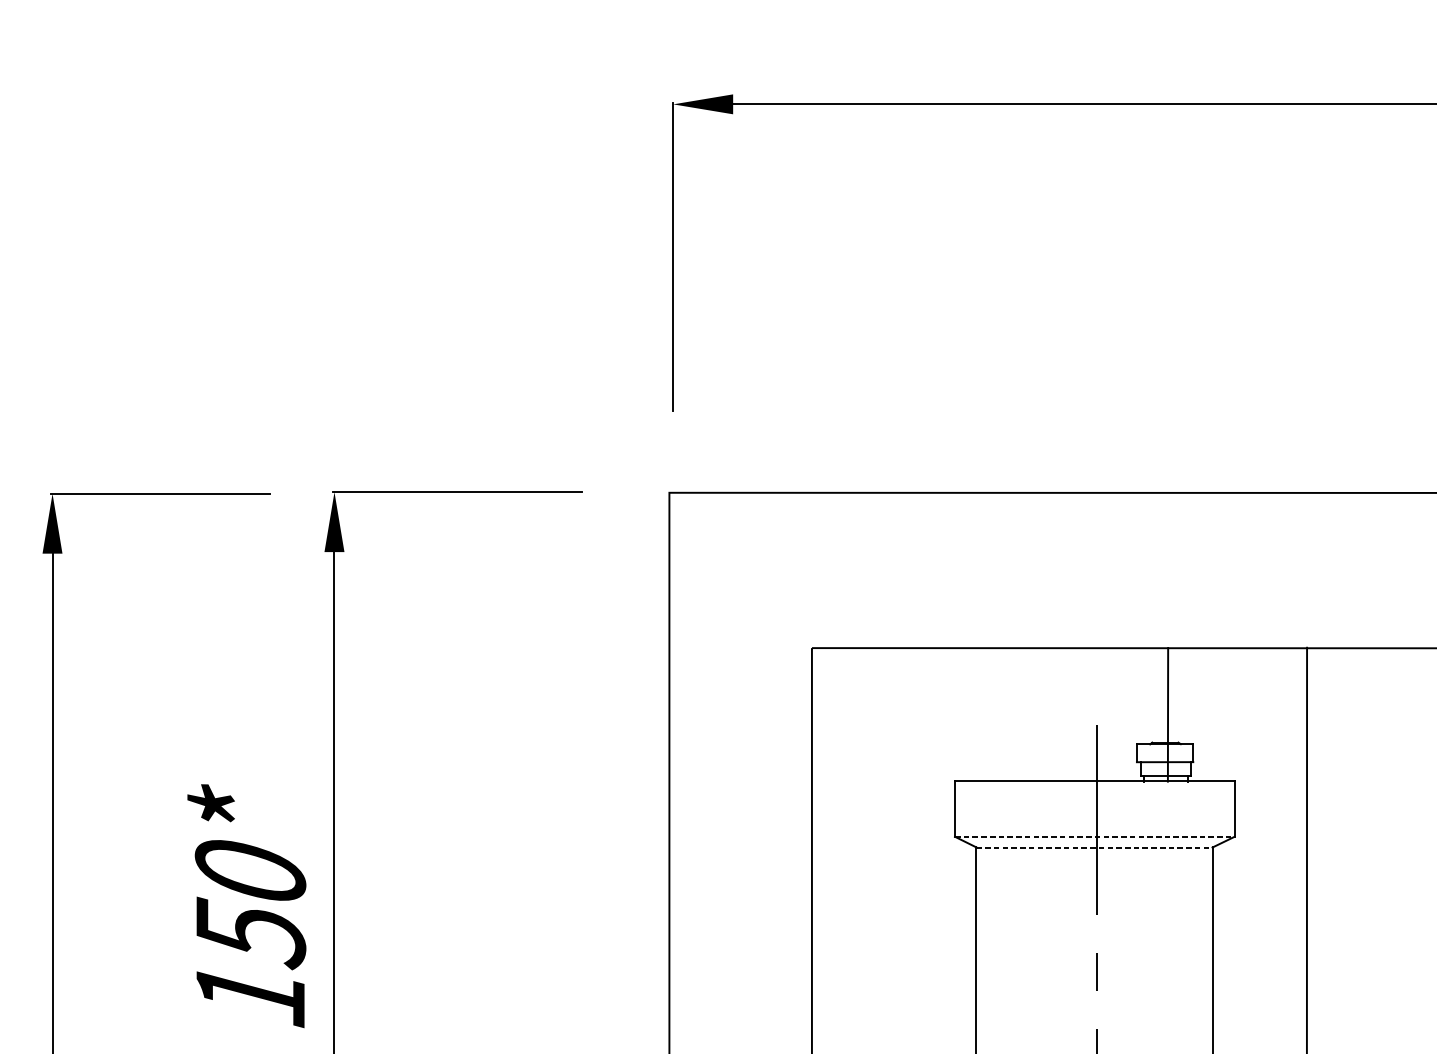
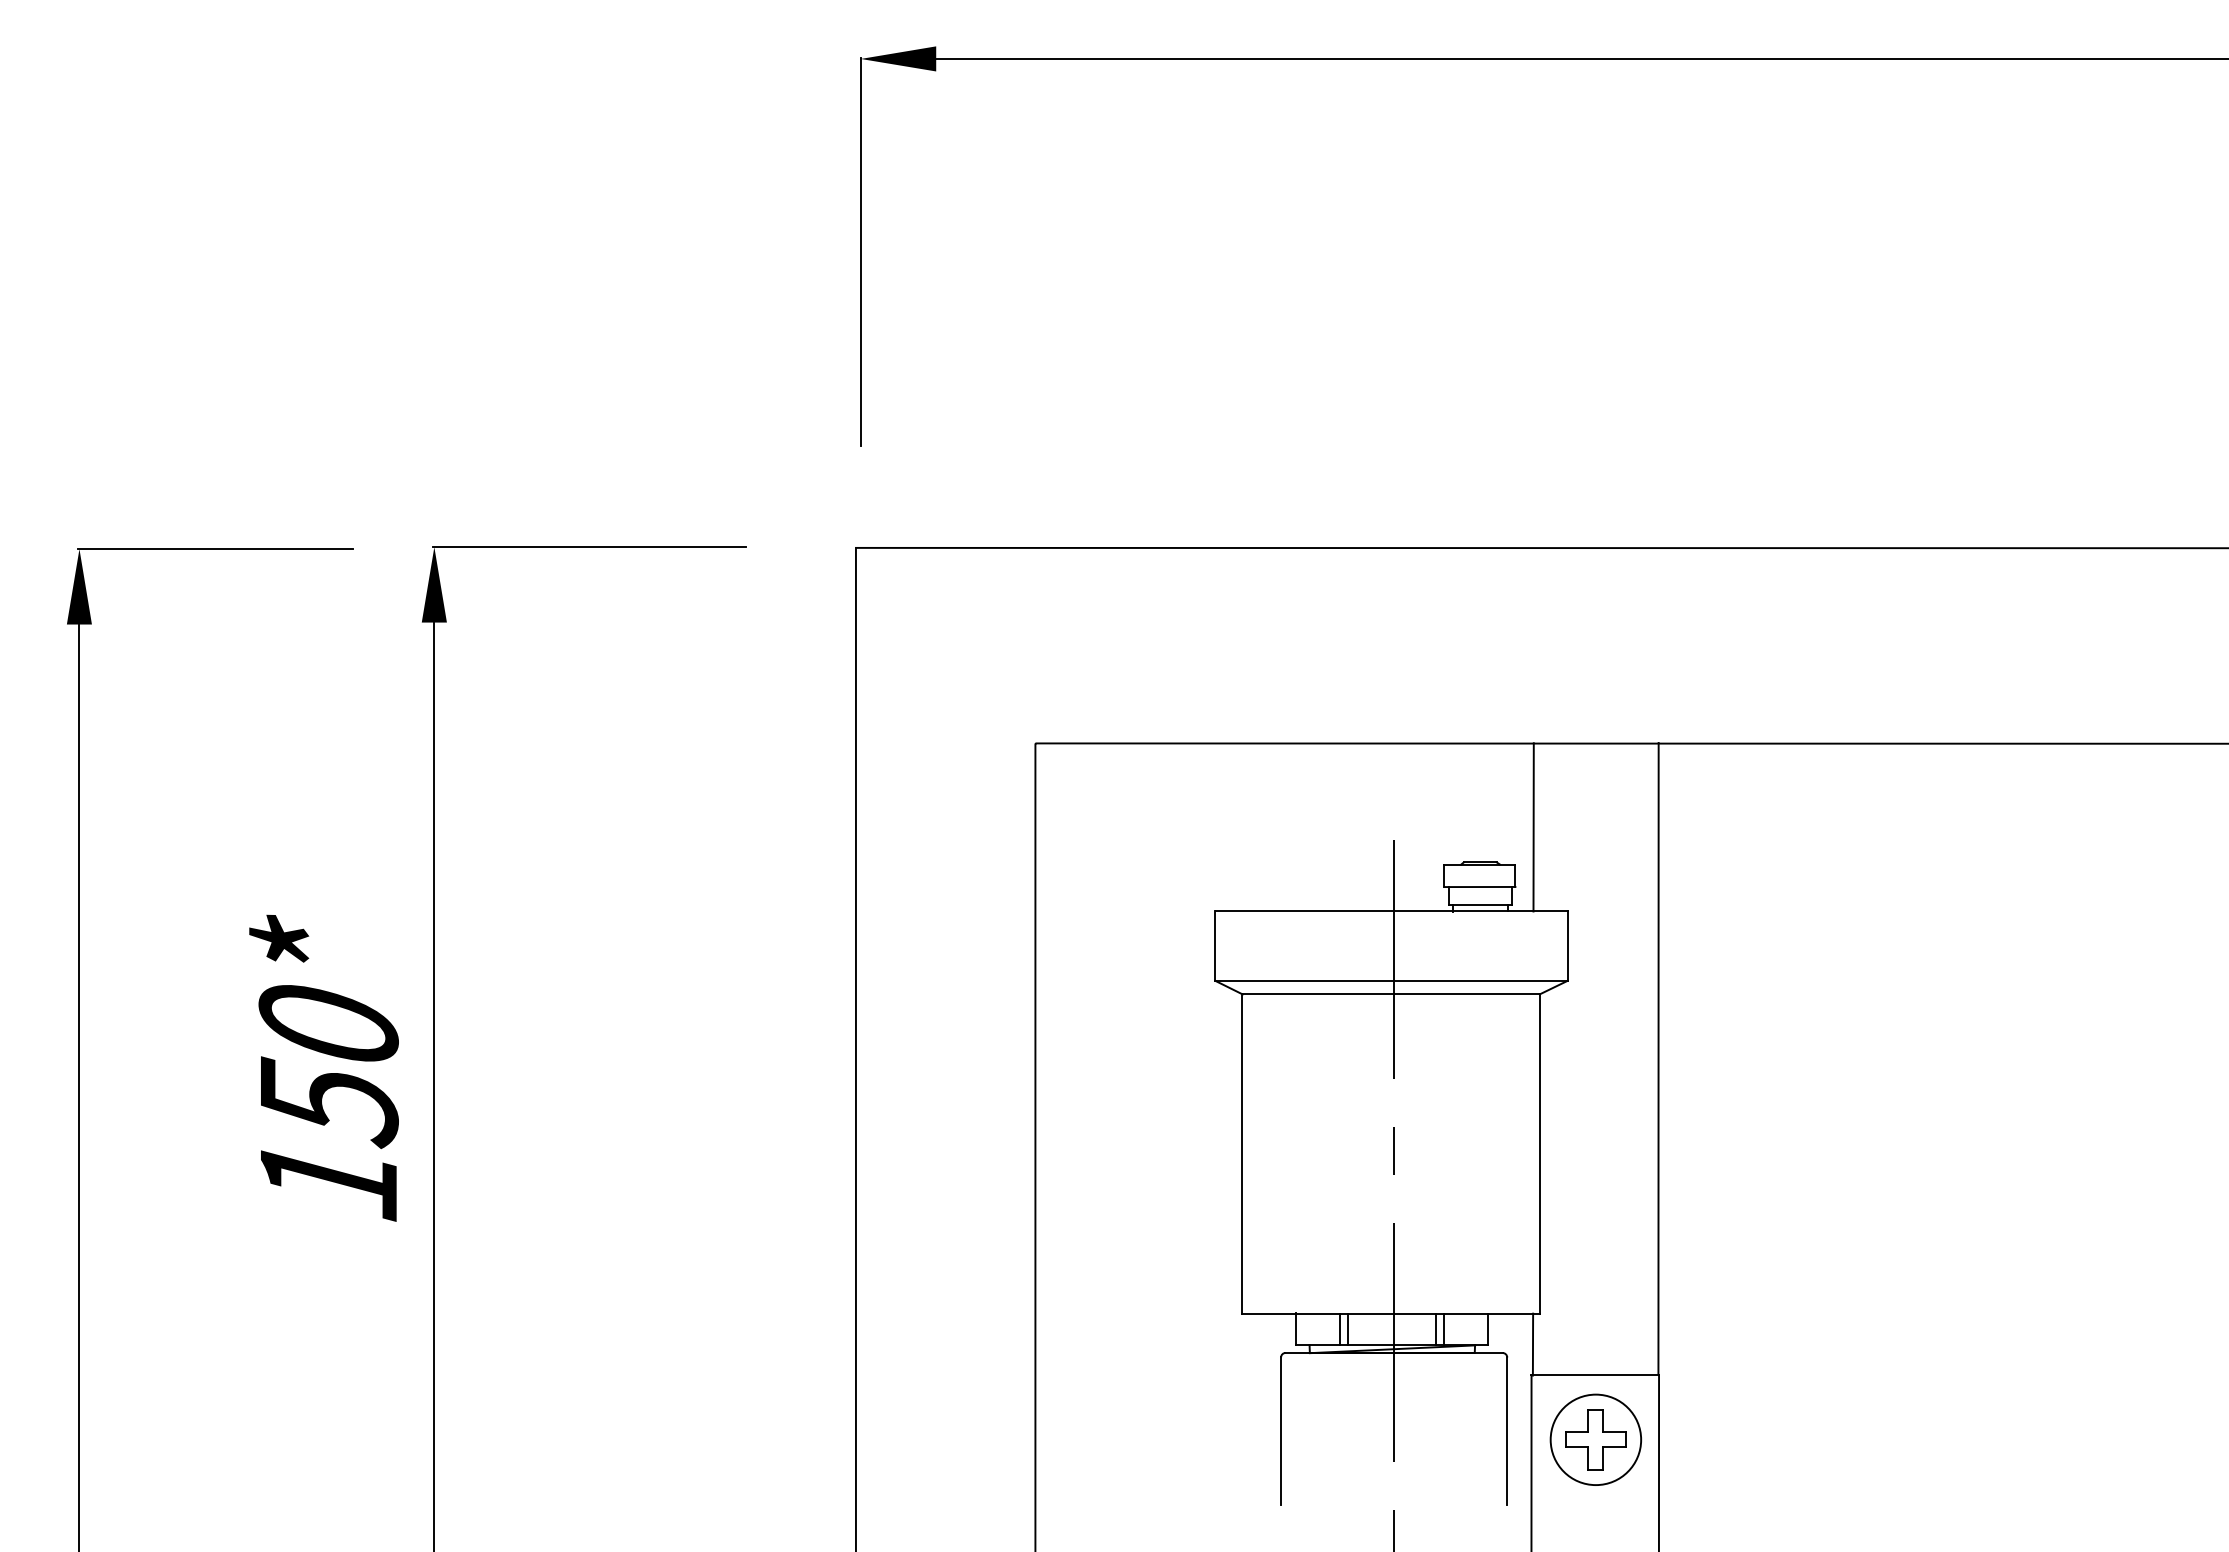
line: (1167, 714) -> (1533, 827), moved
line: (1094, 836) -> (1391, 980), dashed -> solid
line: (1094, 847) -> (1391, 994), dashed -> solid

